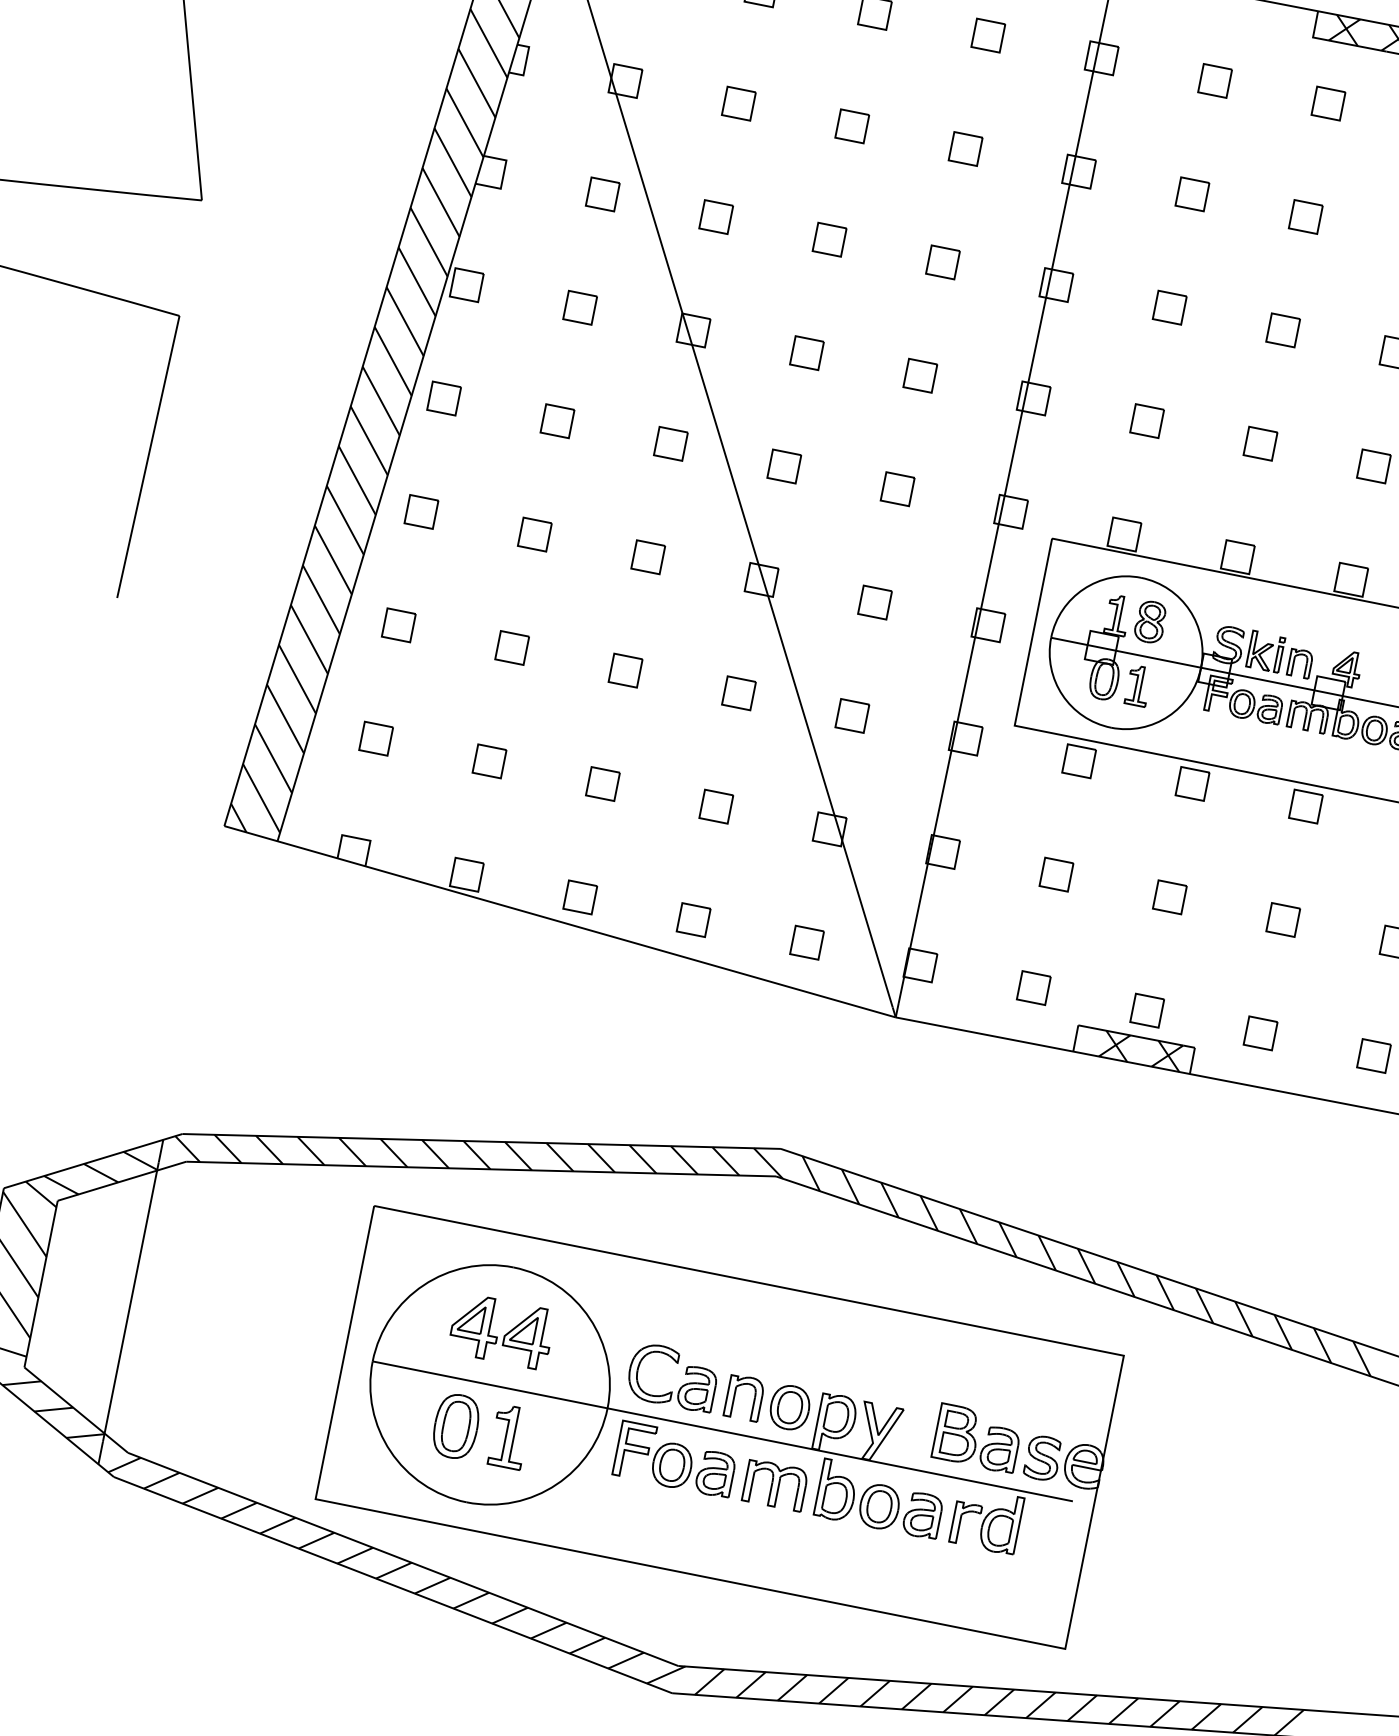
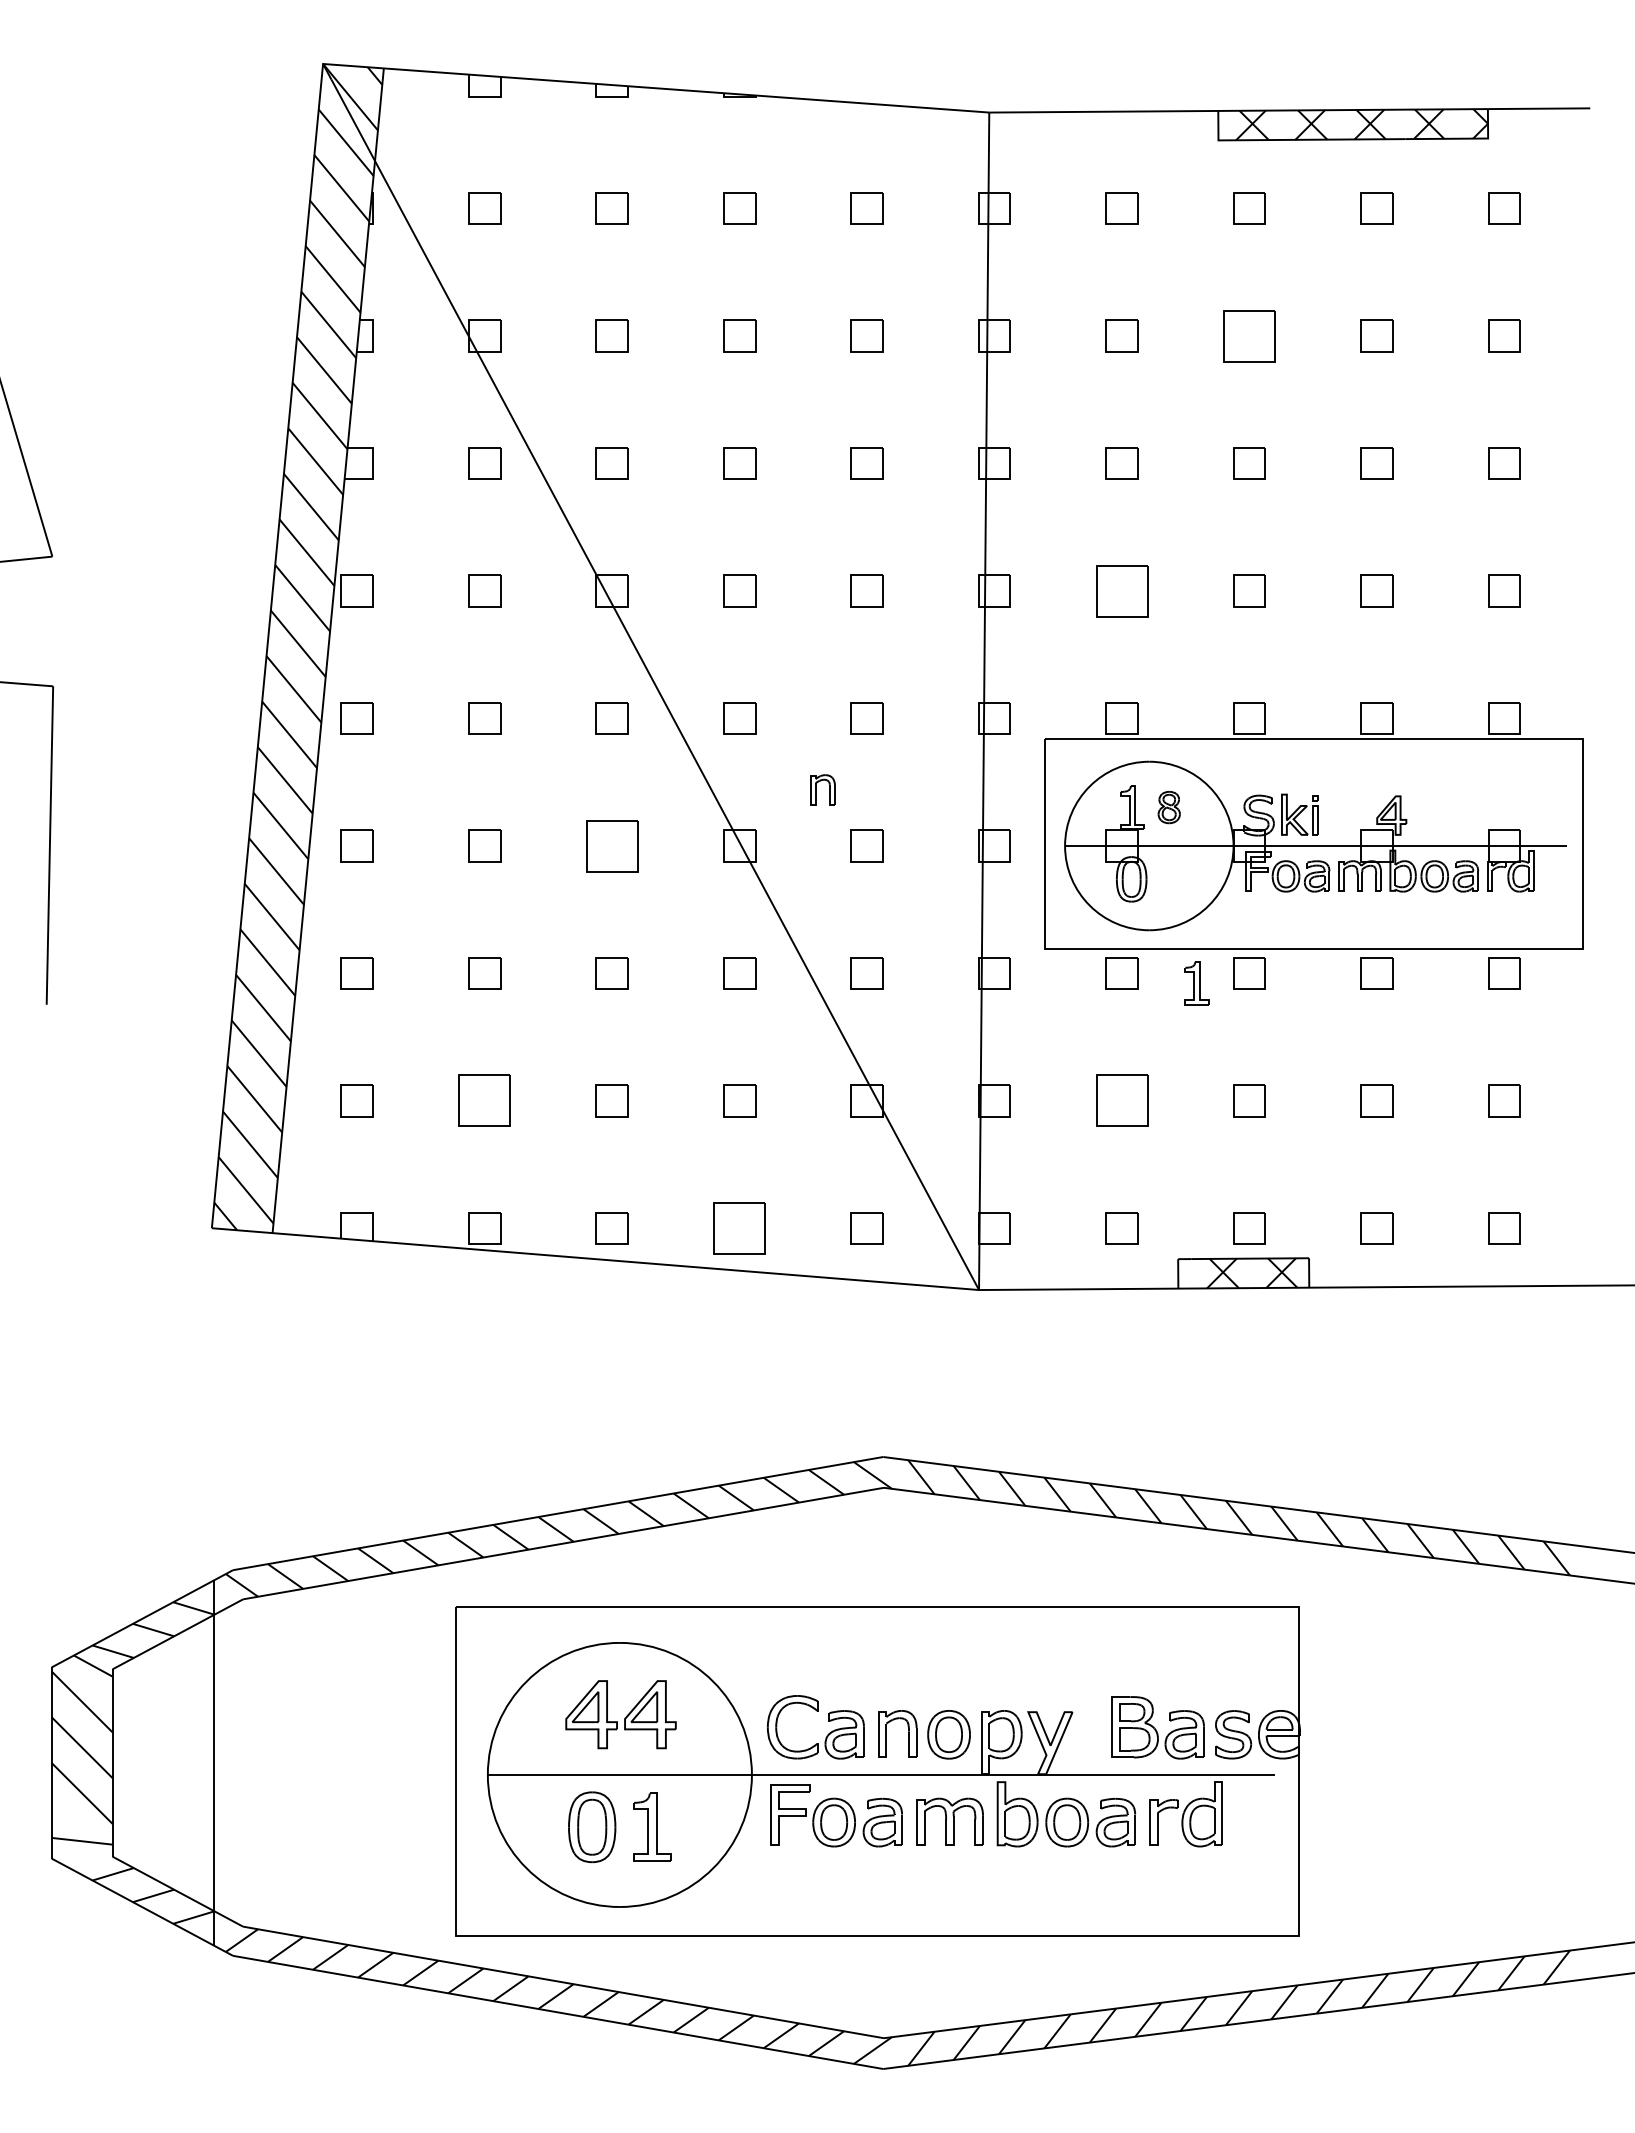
part: (1305, 216) -> (1249, 335), size x1.6
part: (1146, 420) -> (1121, 590), size x1.6
part: (647, 556) -> (611, 845), size x1.6
part: (1150, 622) -> (1169, 807), size x0.7
part: (1299, 662) -> (822, 789), moved
part: (1138, 686) -> (1196, 983), moved
part: (489, 760) -> (484, 1100), size x1.6
part: (1056, 874) -> (1121, 1100), size x1.6
part: (693, 920) -> (739, 1228), size x1.6

